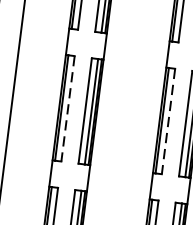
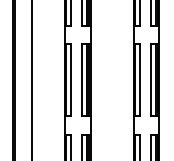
line: (67, 109) -> (70, 80), dashed -> solid
line: (168, 121) -> (139, 80), dashed -> solid

